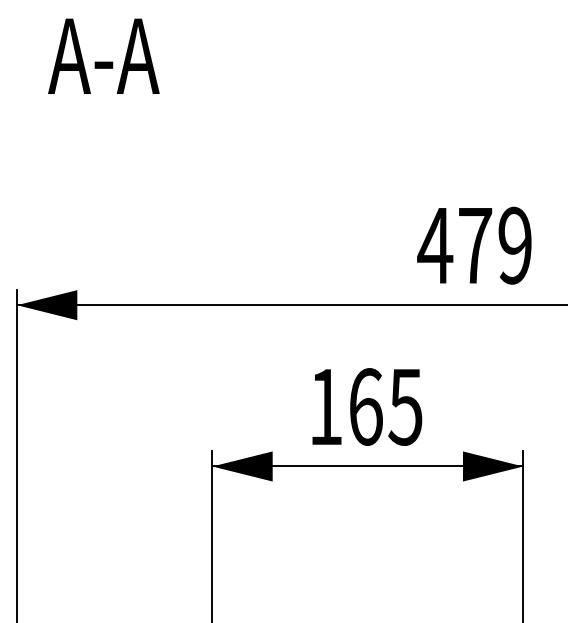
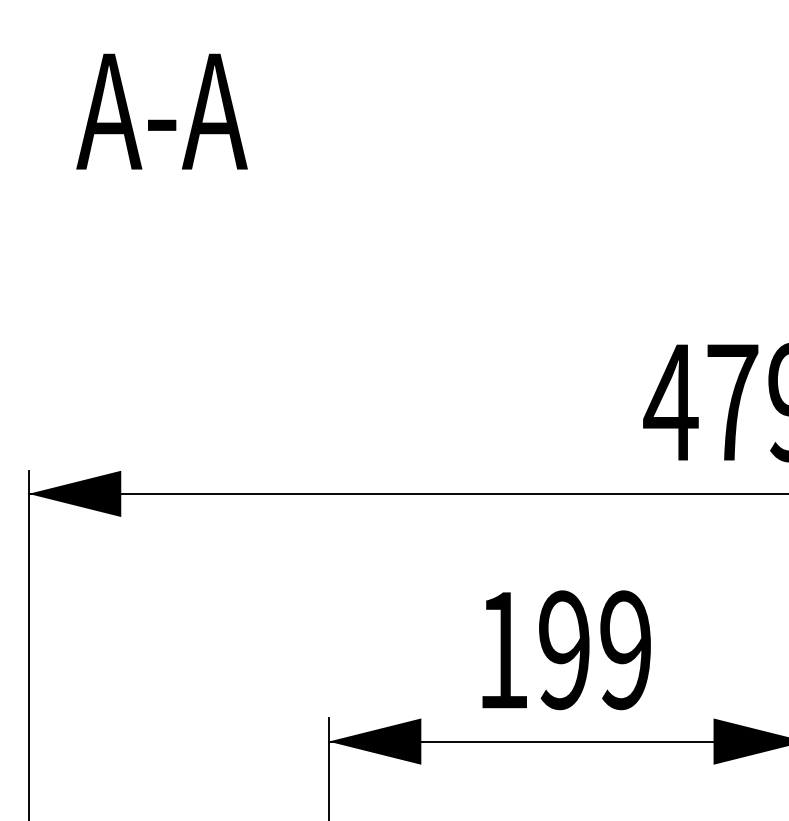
text: (385, 406) -> (594, 649), 165 -> 199

